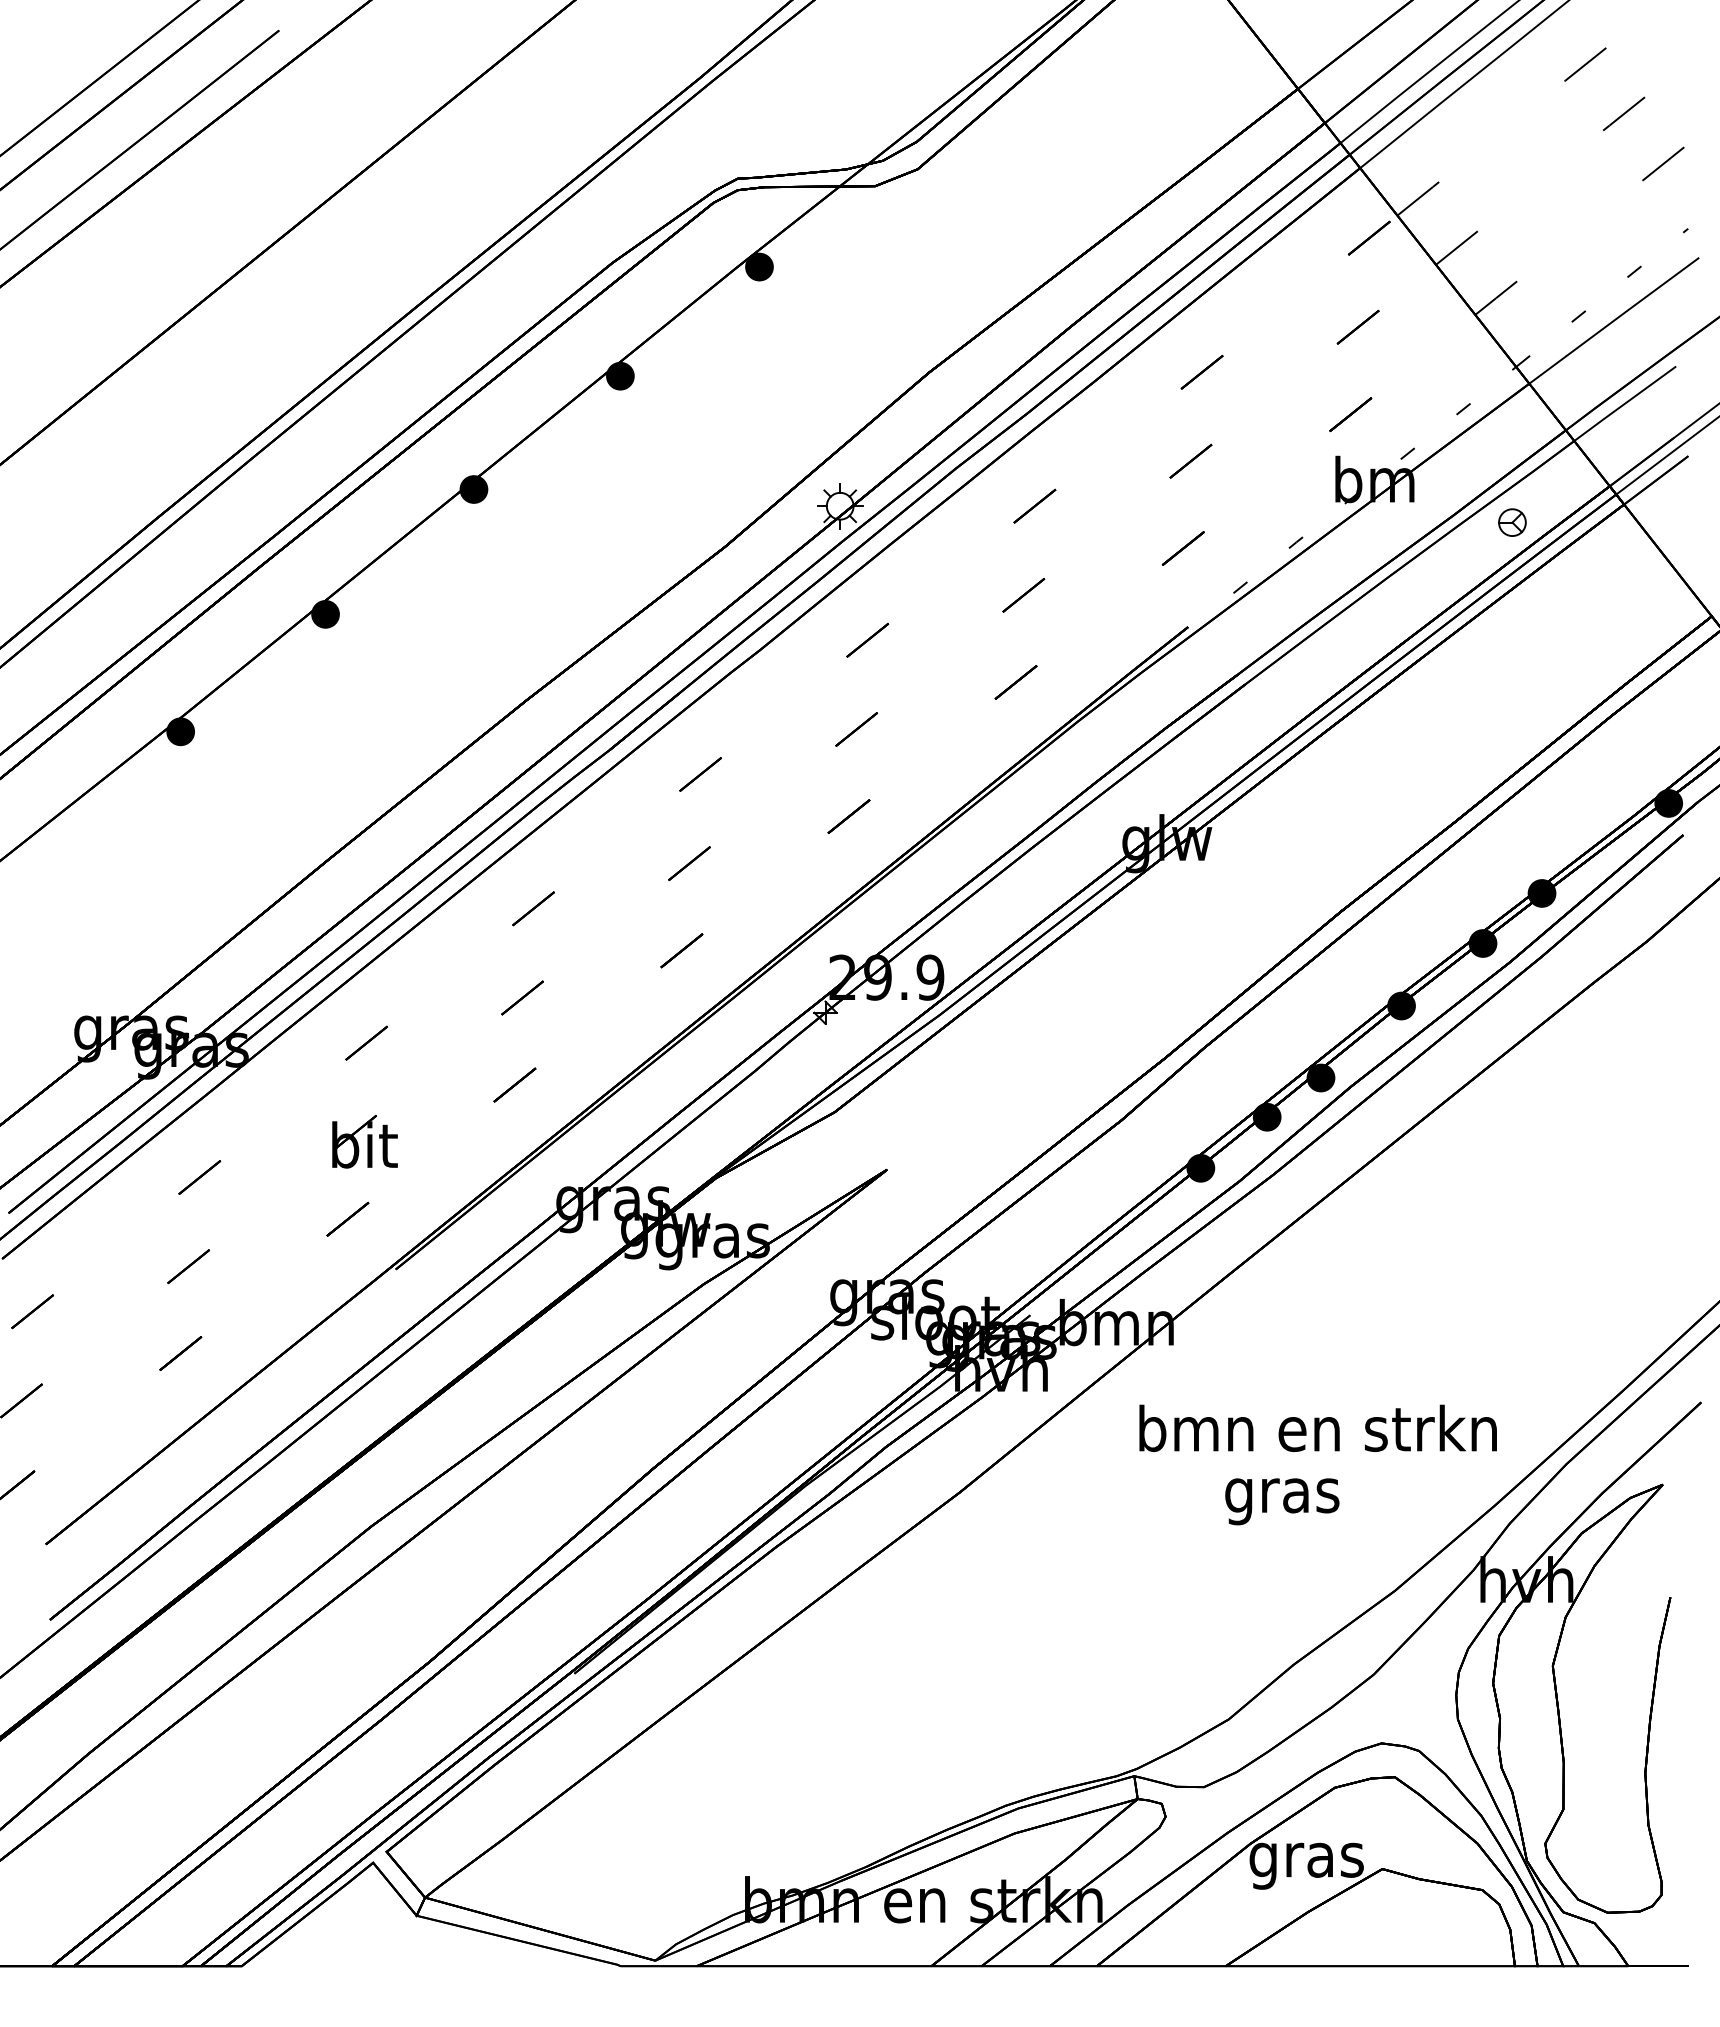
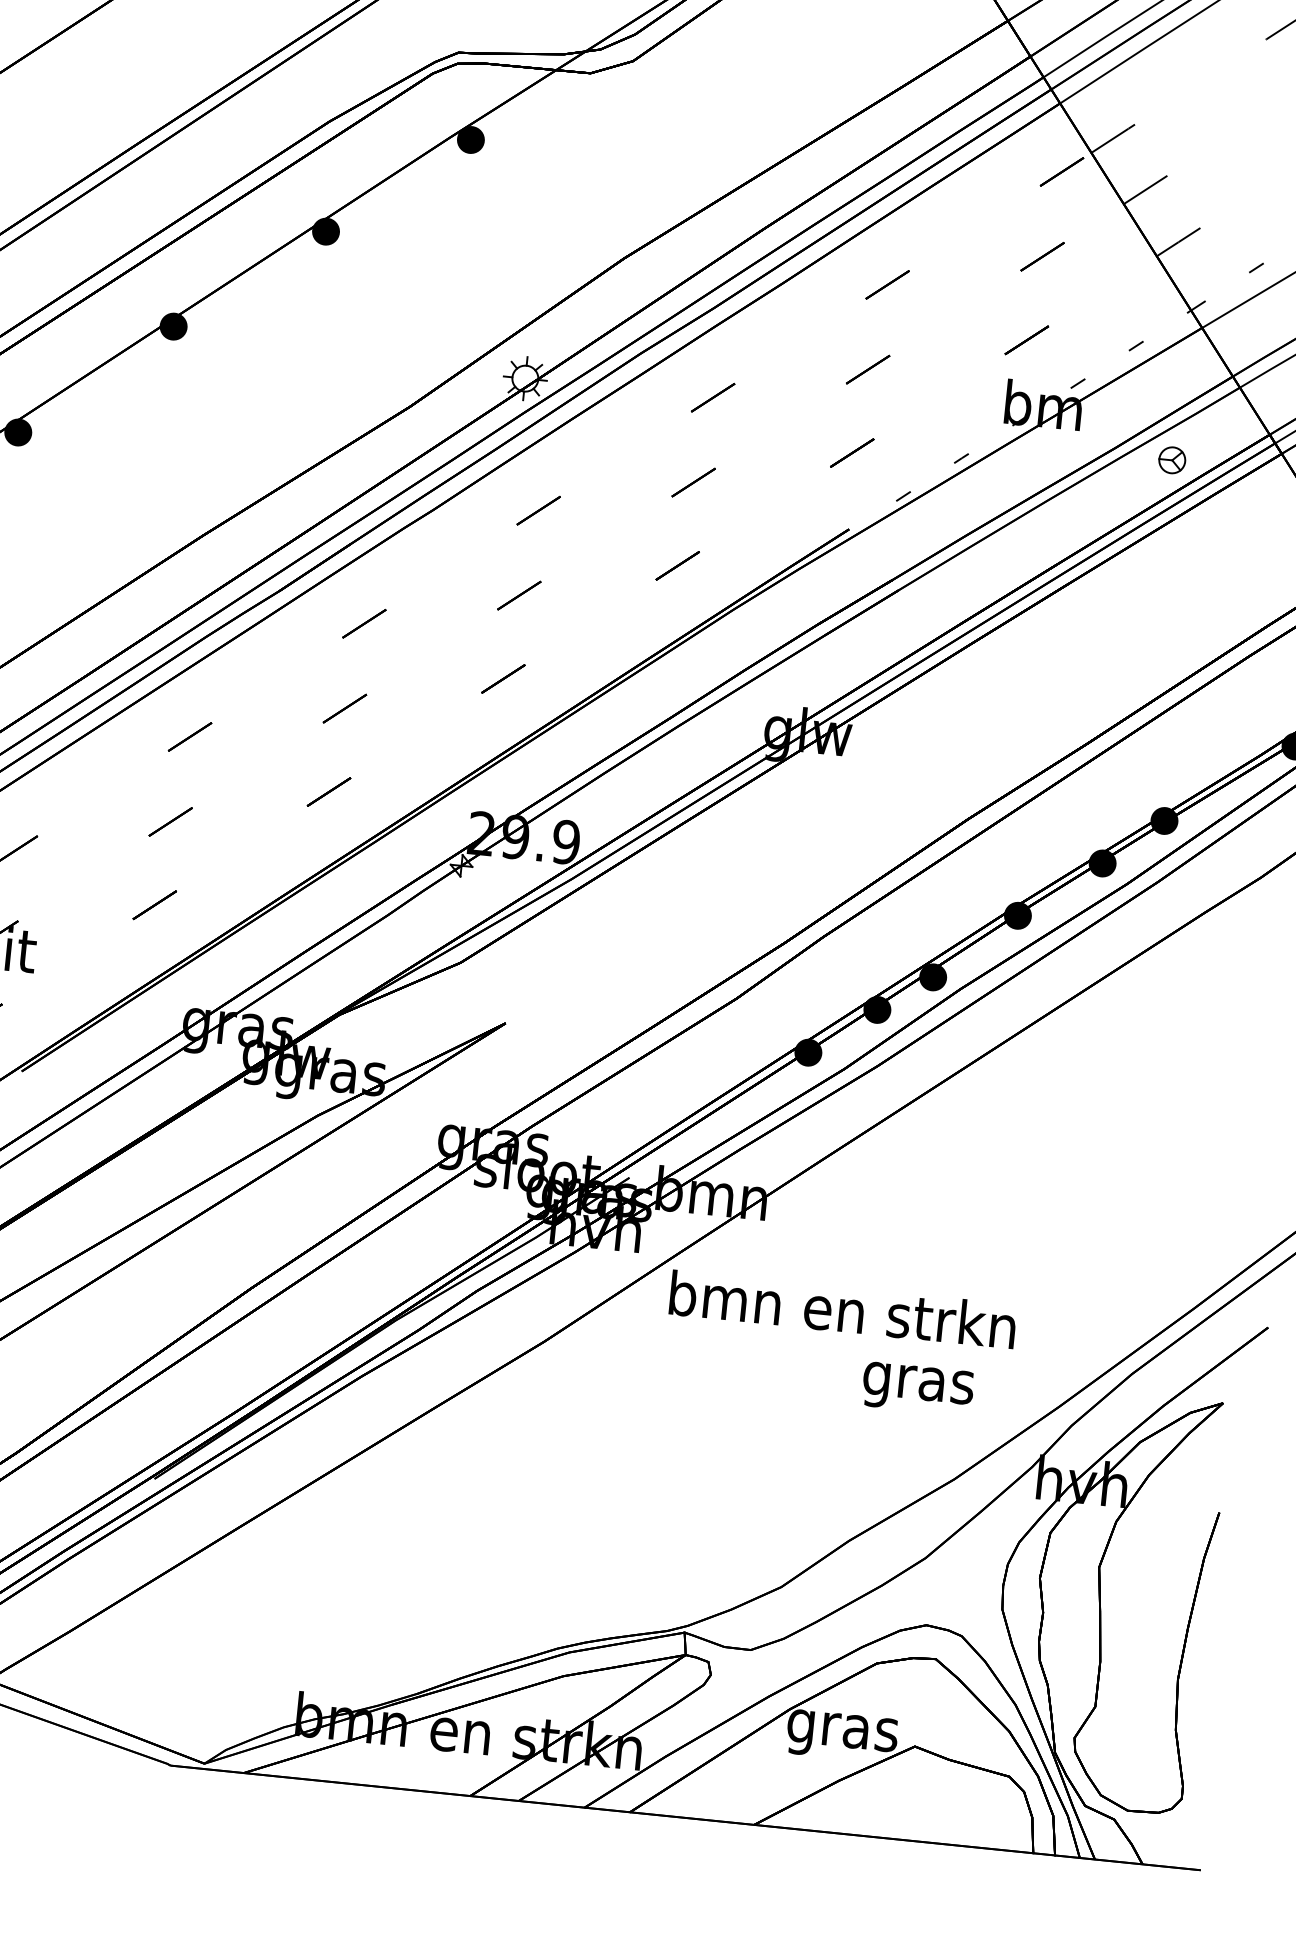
text: (1317, 1427) -> (842, 1308), moved
text: (1282, 1501) -> (918, 1388), moved

